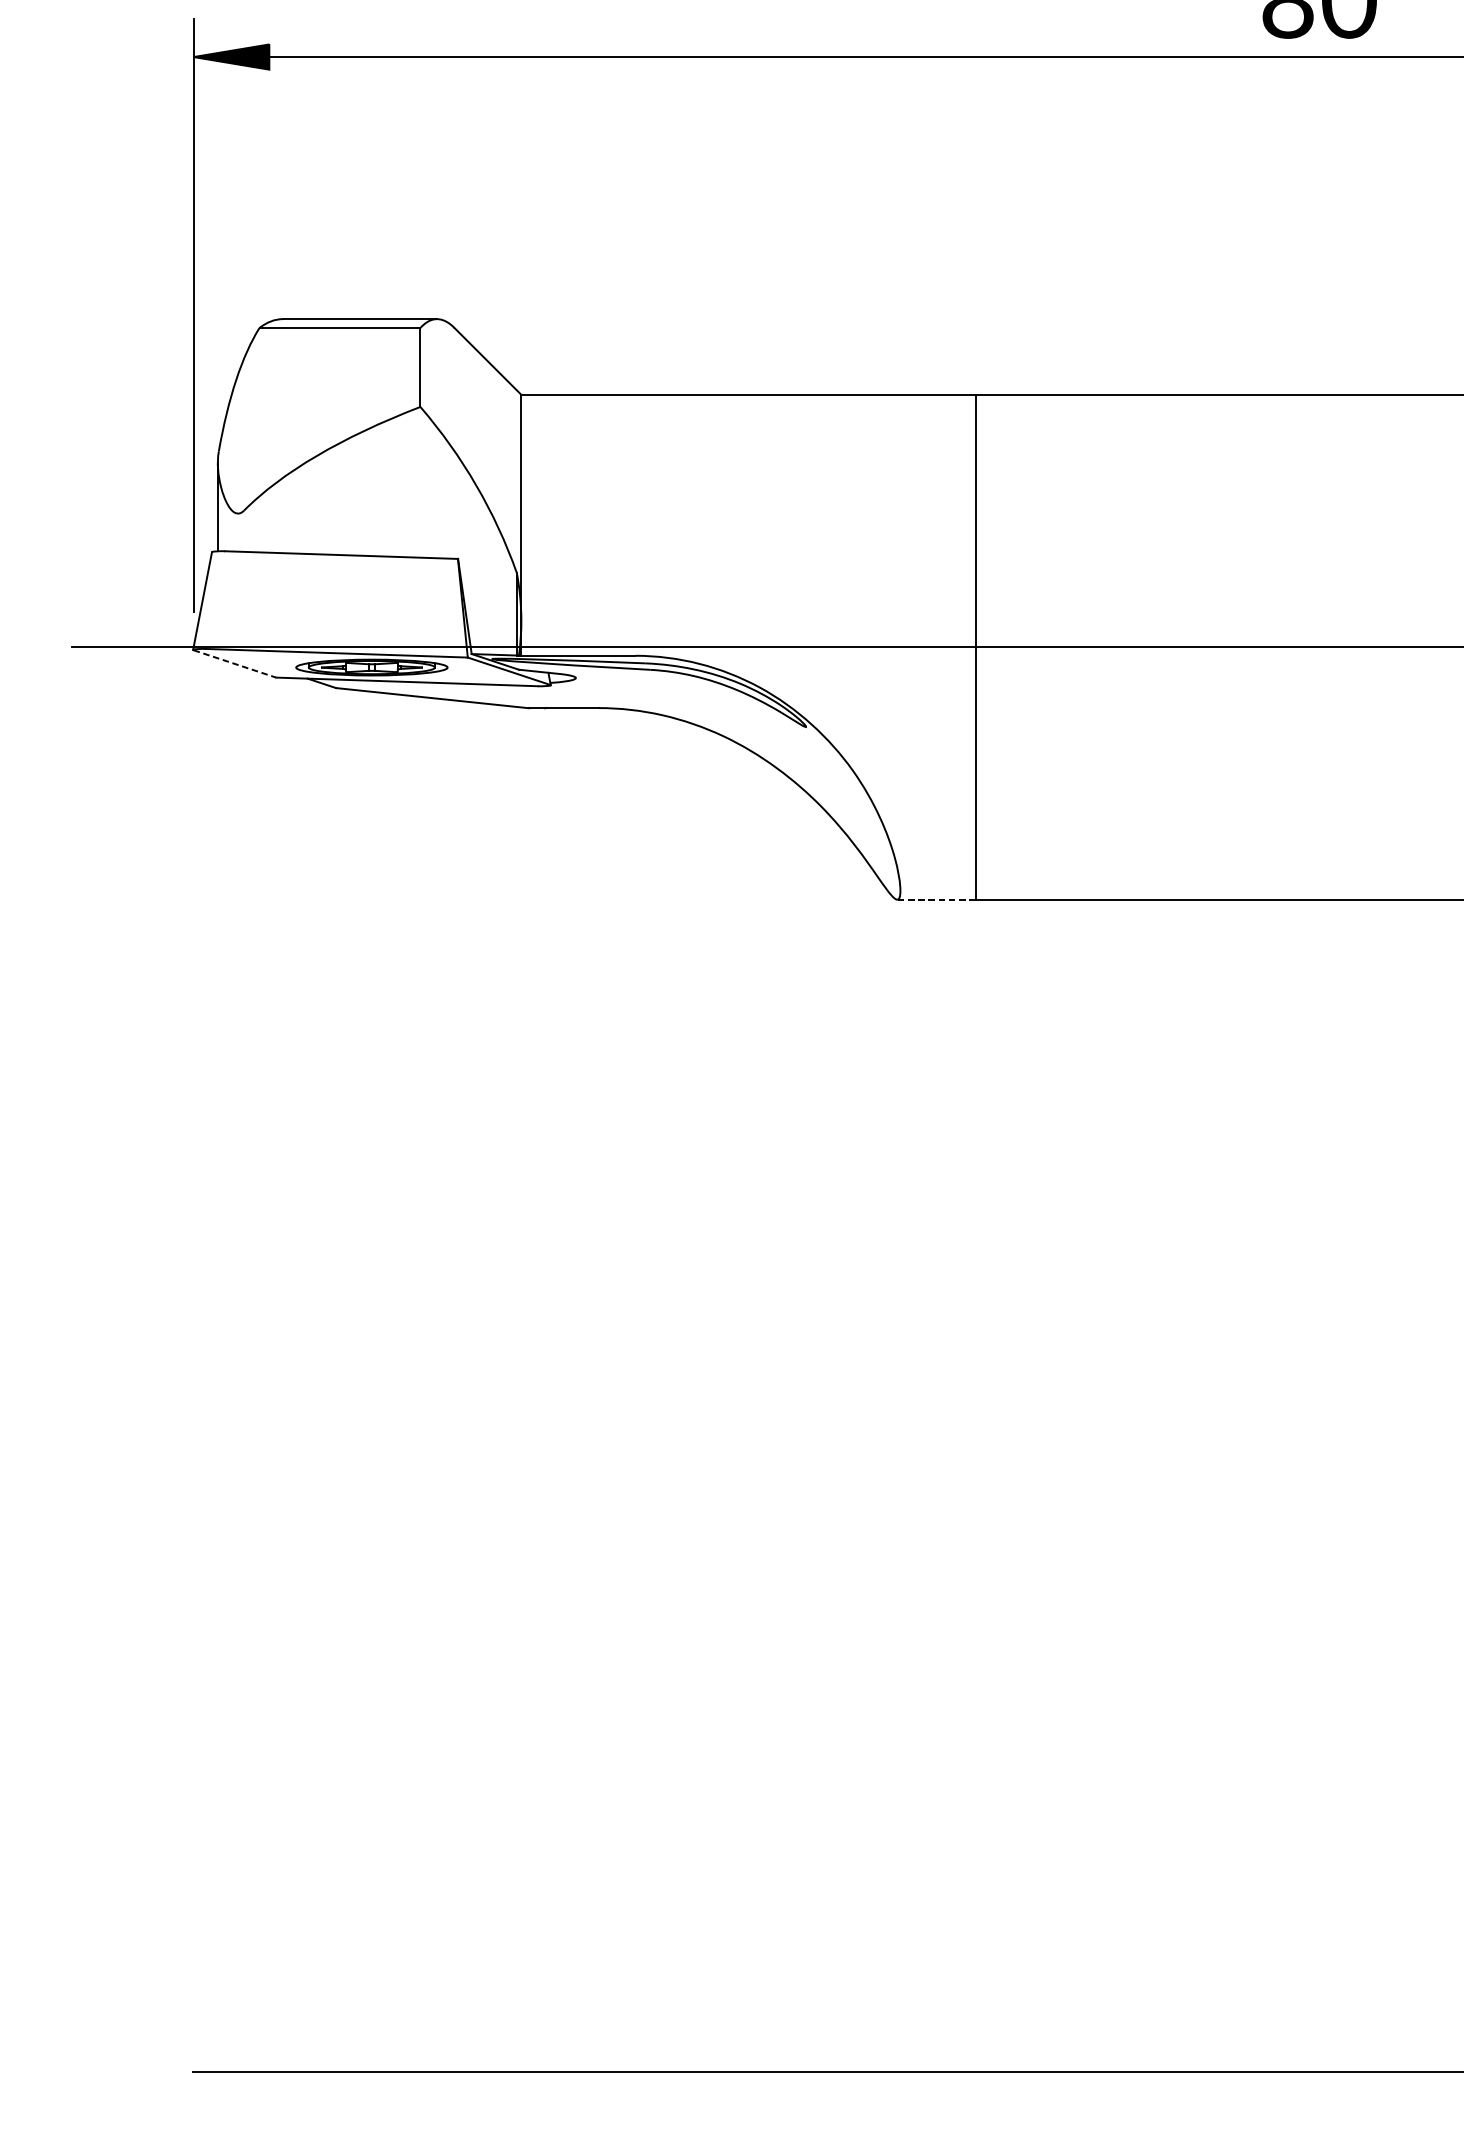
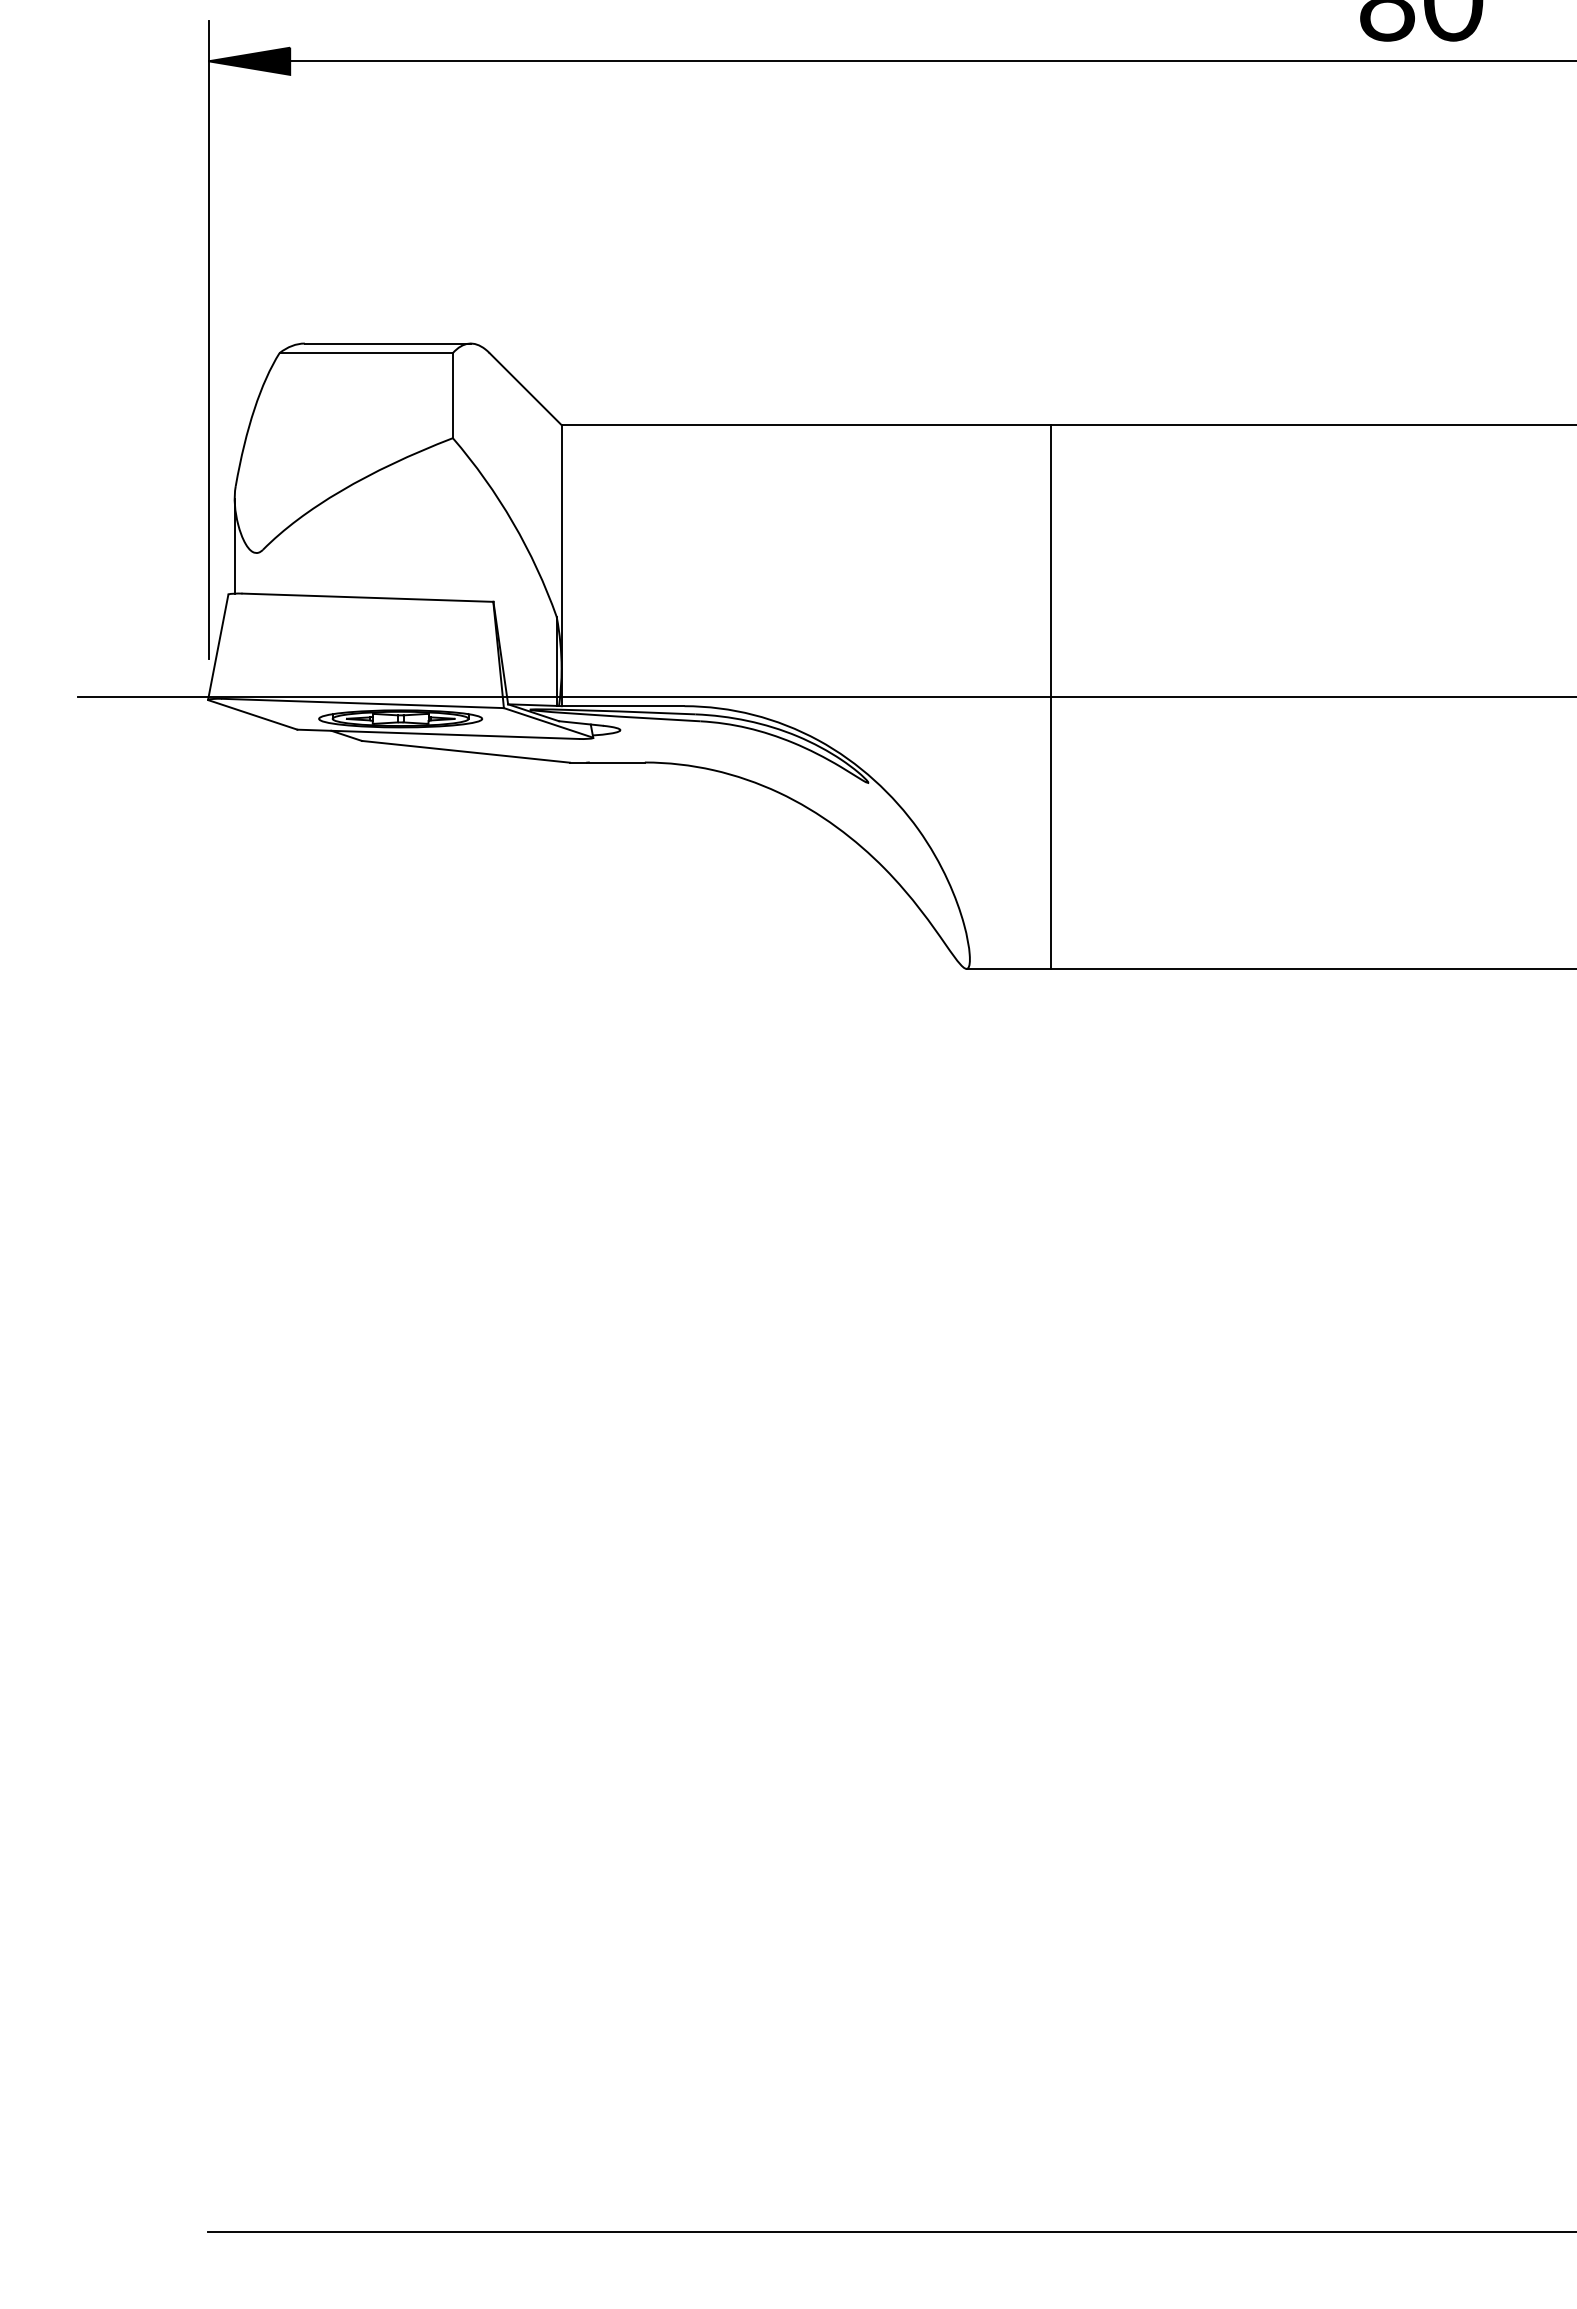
line: (235, 663) -> (253, 714), dashed -> solid
line: (936, 899) -> (1008, 968), dashed -> solid

